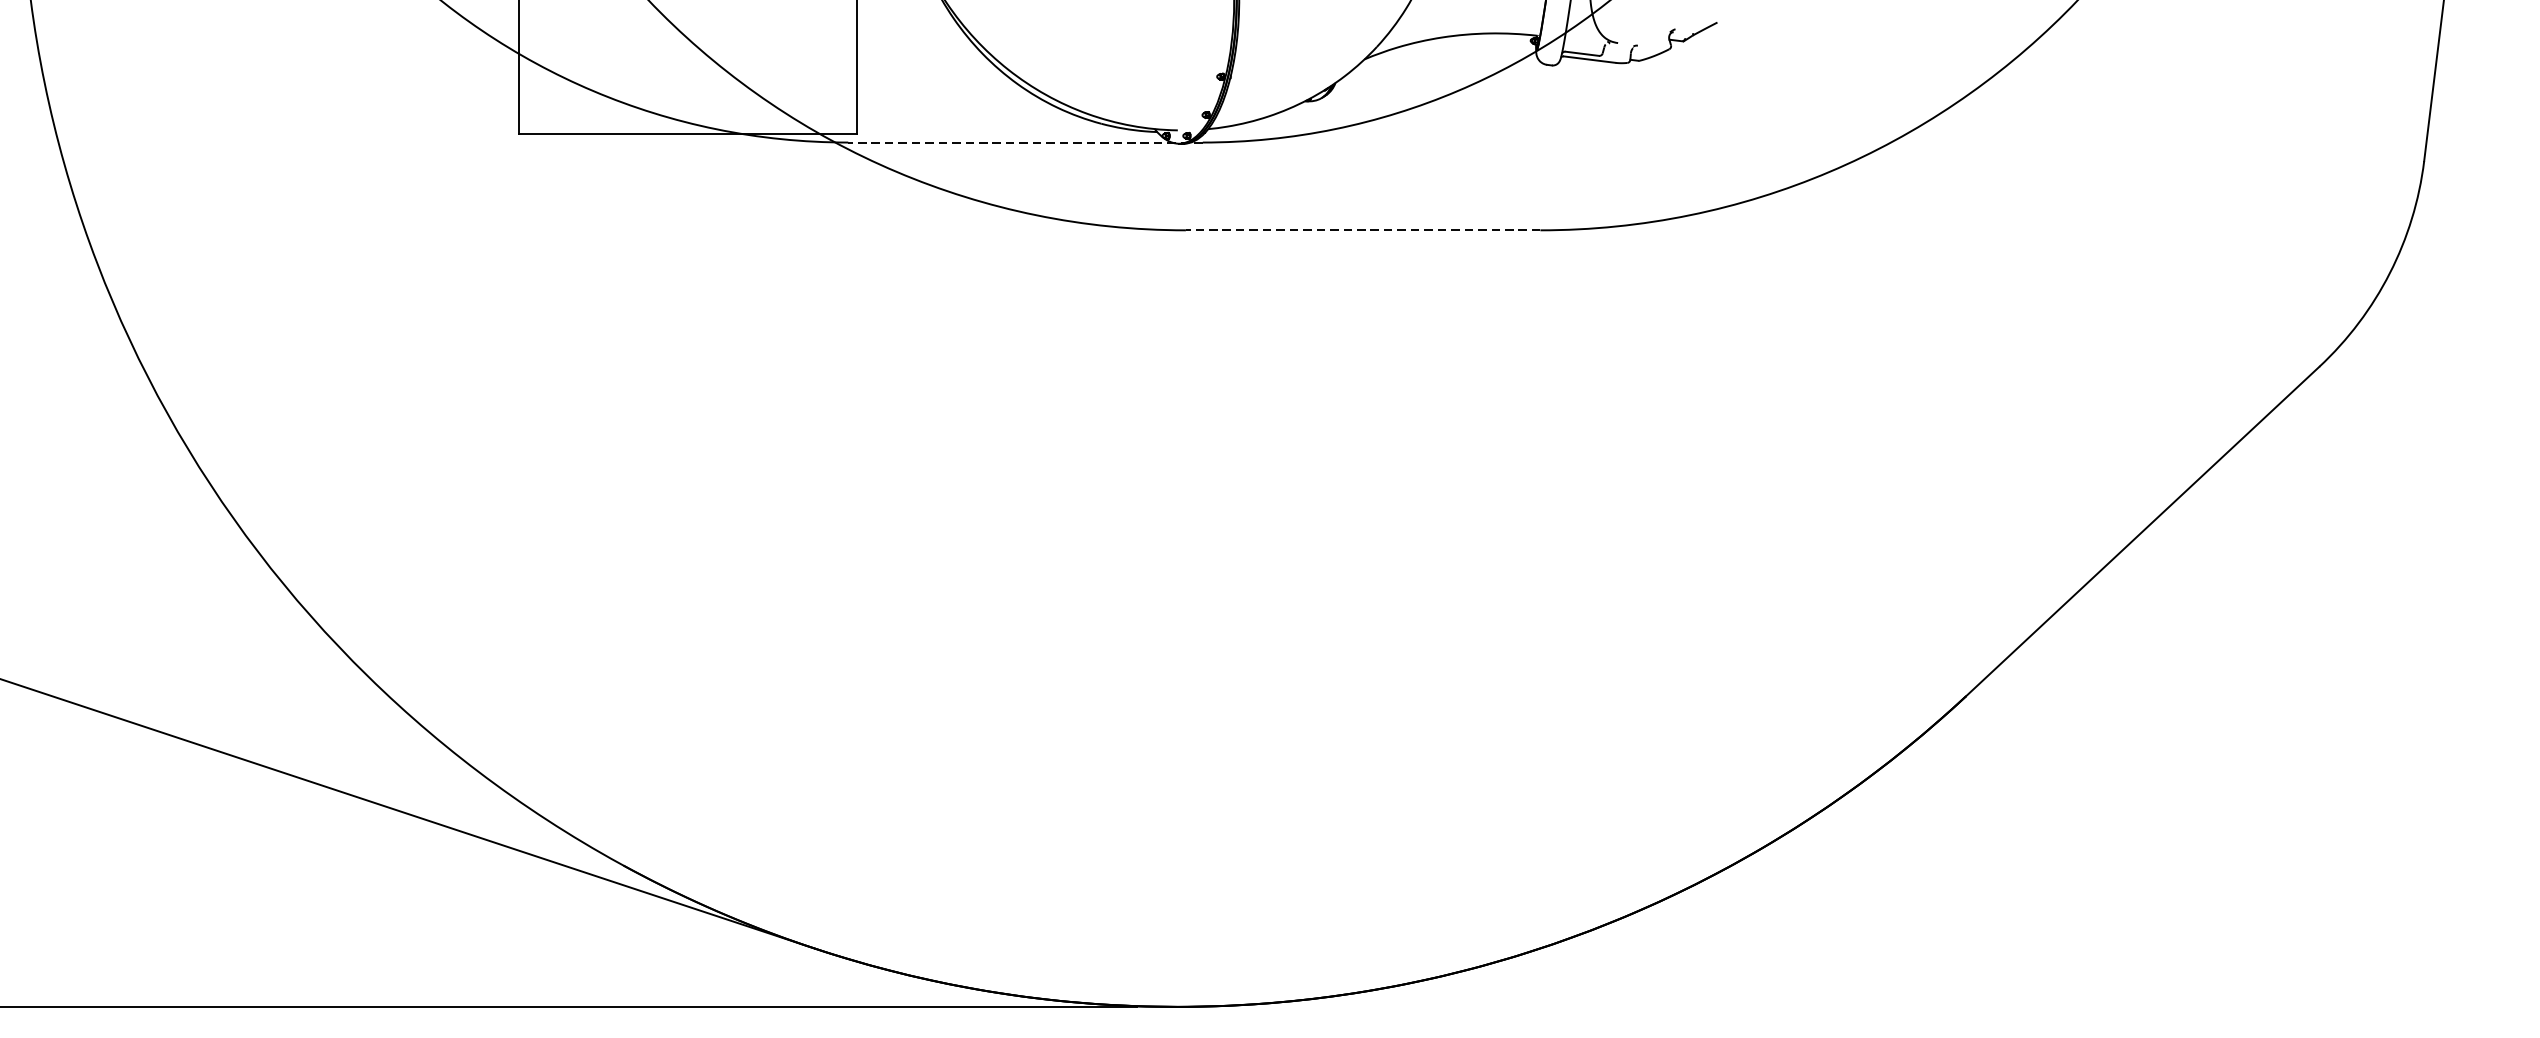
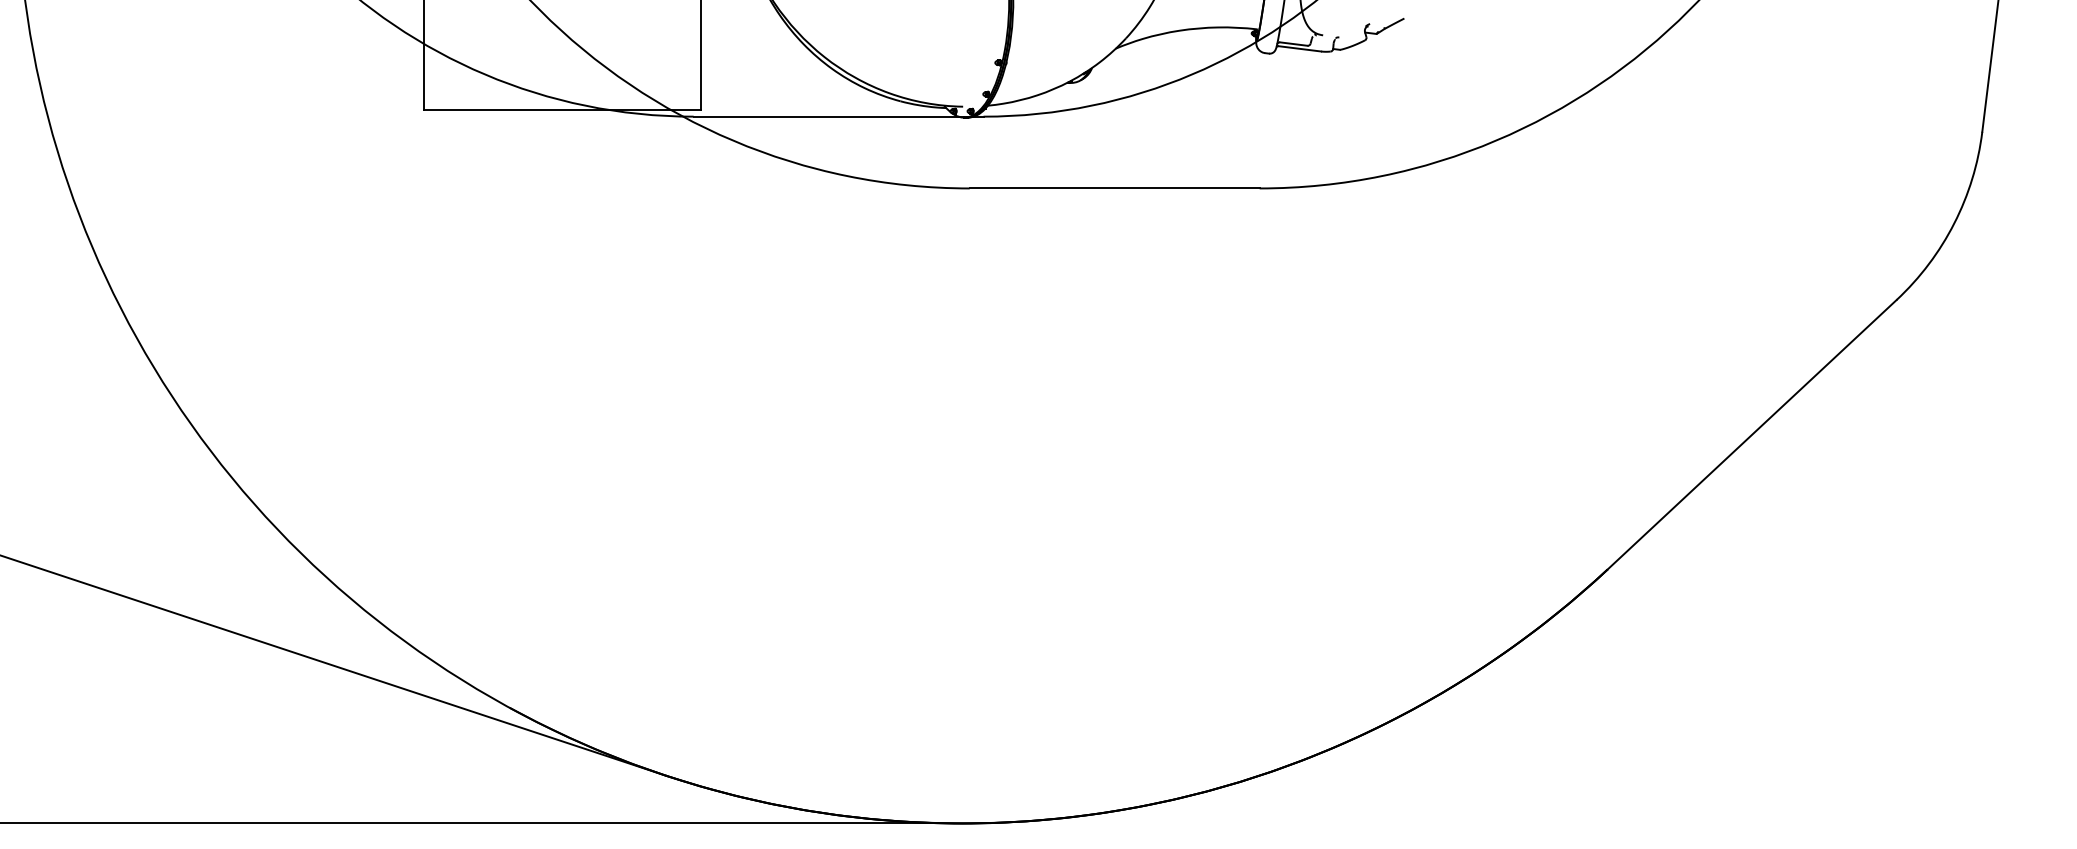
line: (1025, 142) -> (838, 116), dashed -> solid
line: (1362, 230) -> (1114, 188), dashed -> solid

